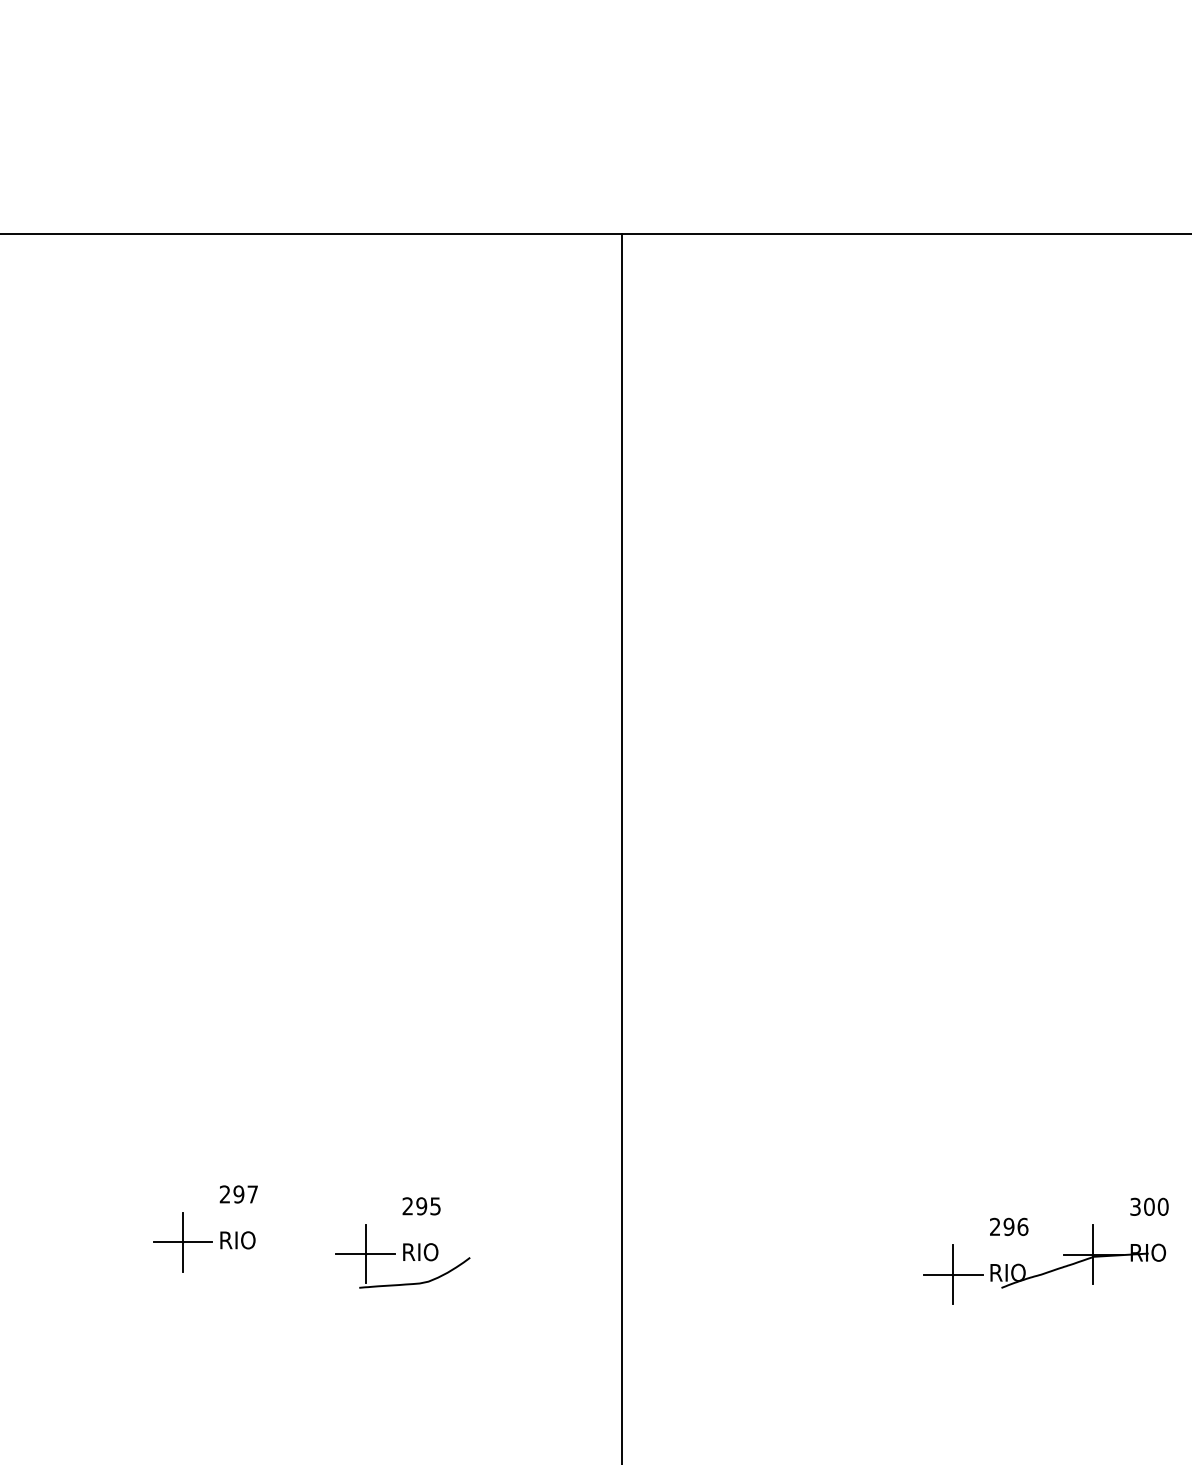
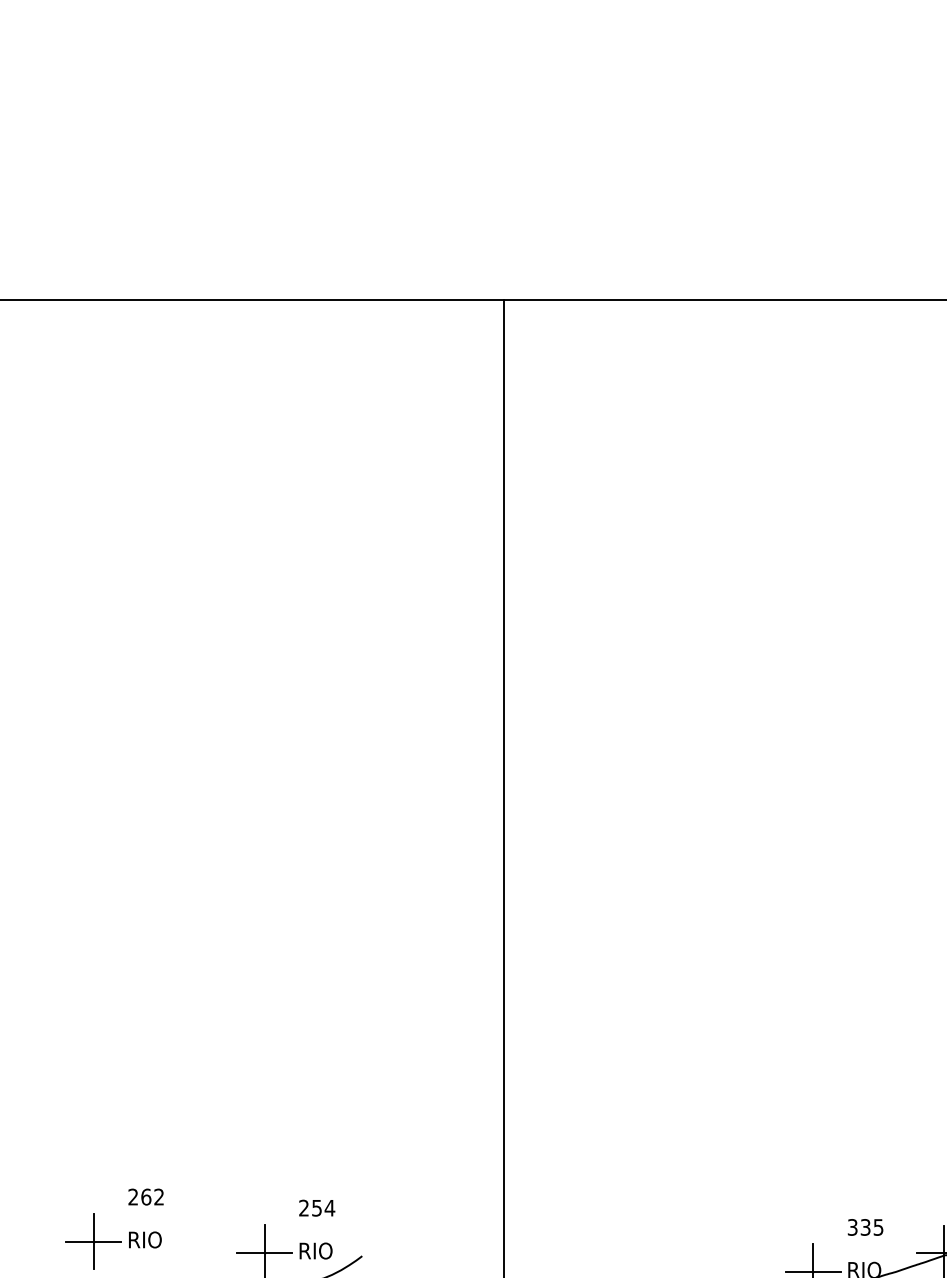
text: (245, 1194) -> (152, 1197), 297 -> 262
text: (428, 1206) -> (323, 1208), 295 -> 254
text: (1009, 1226) -> (866, 1227), 296 -> 335

